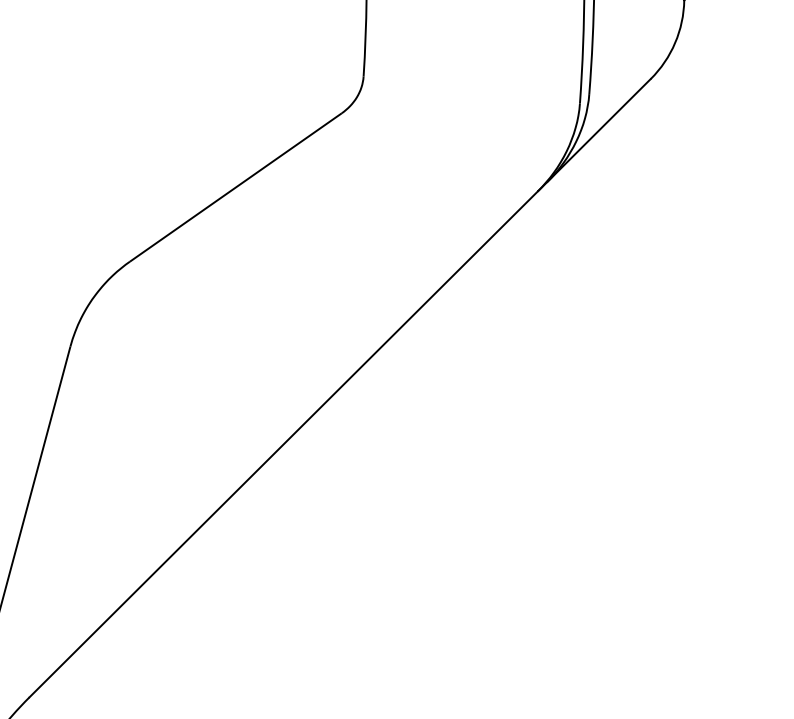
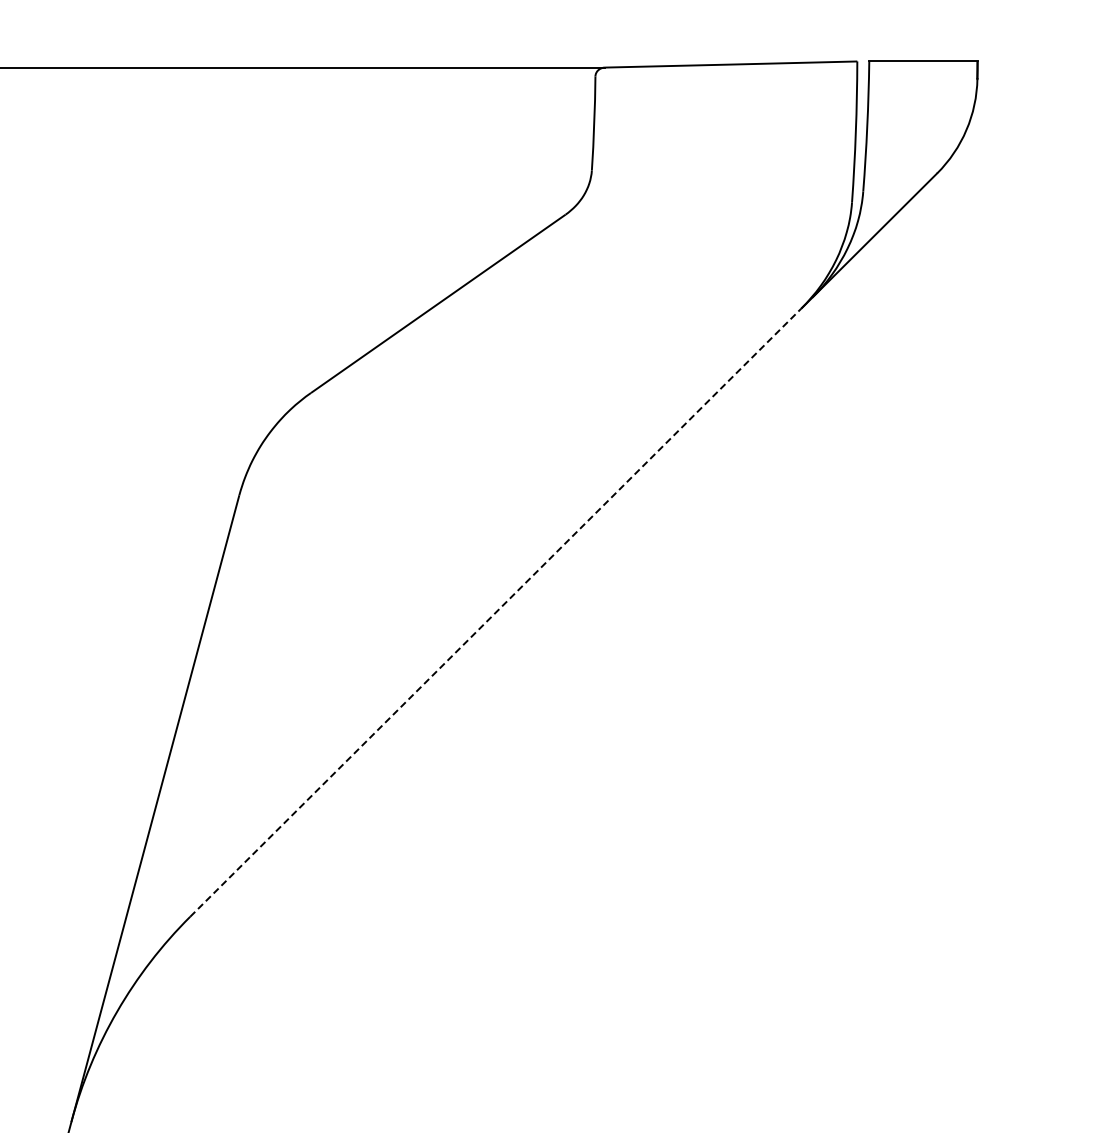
line: (283, 444) -> (495, 612), solid -> dashed

